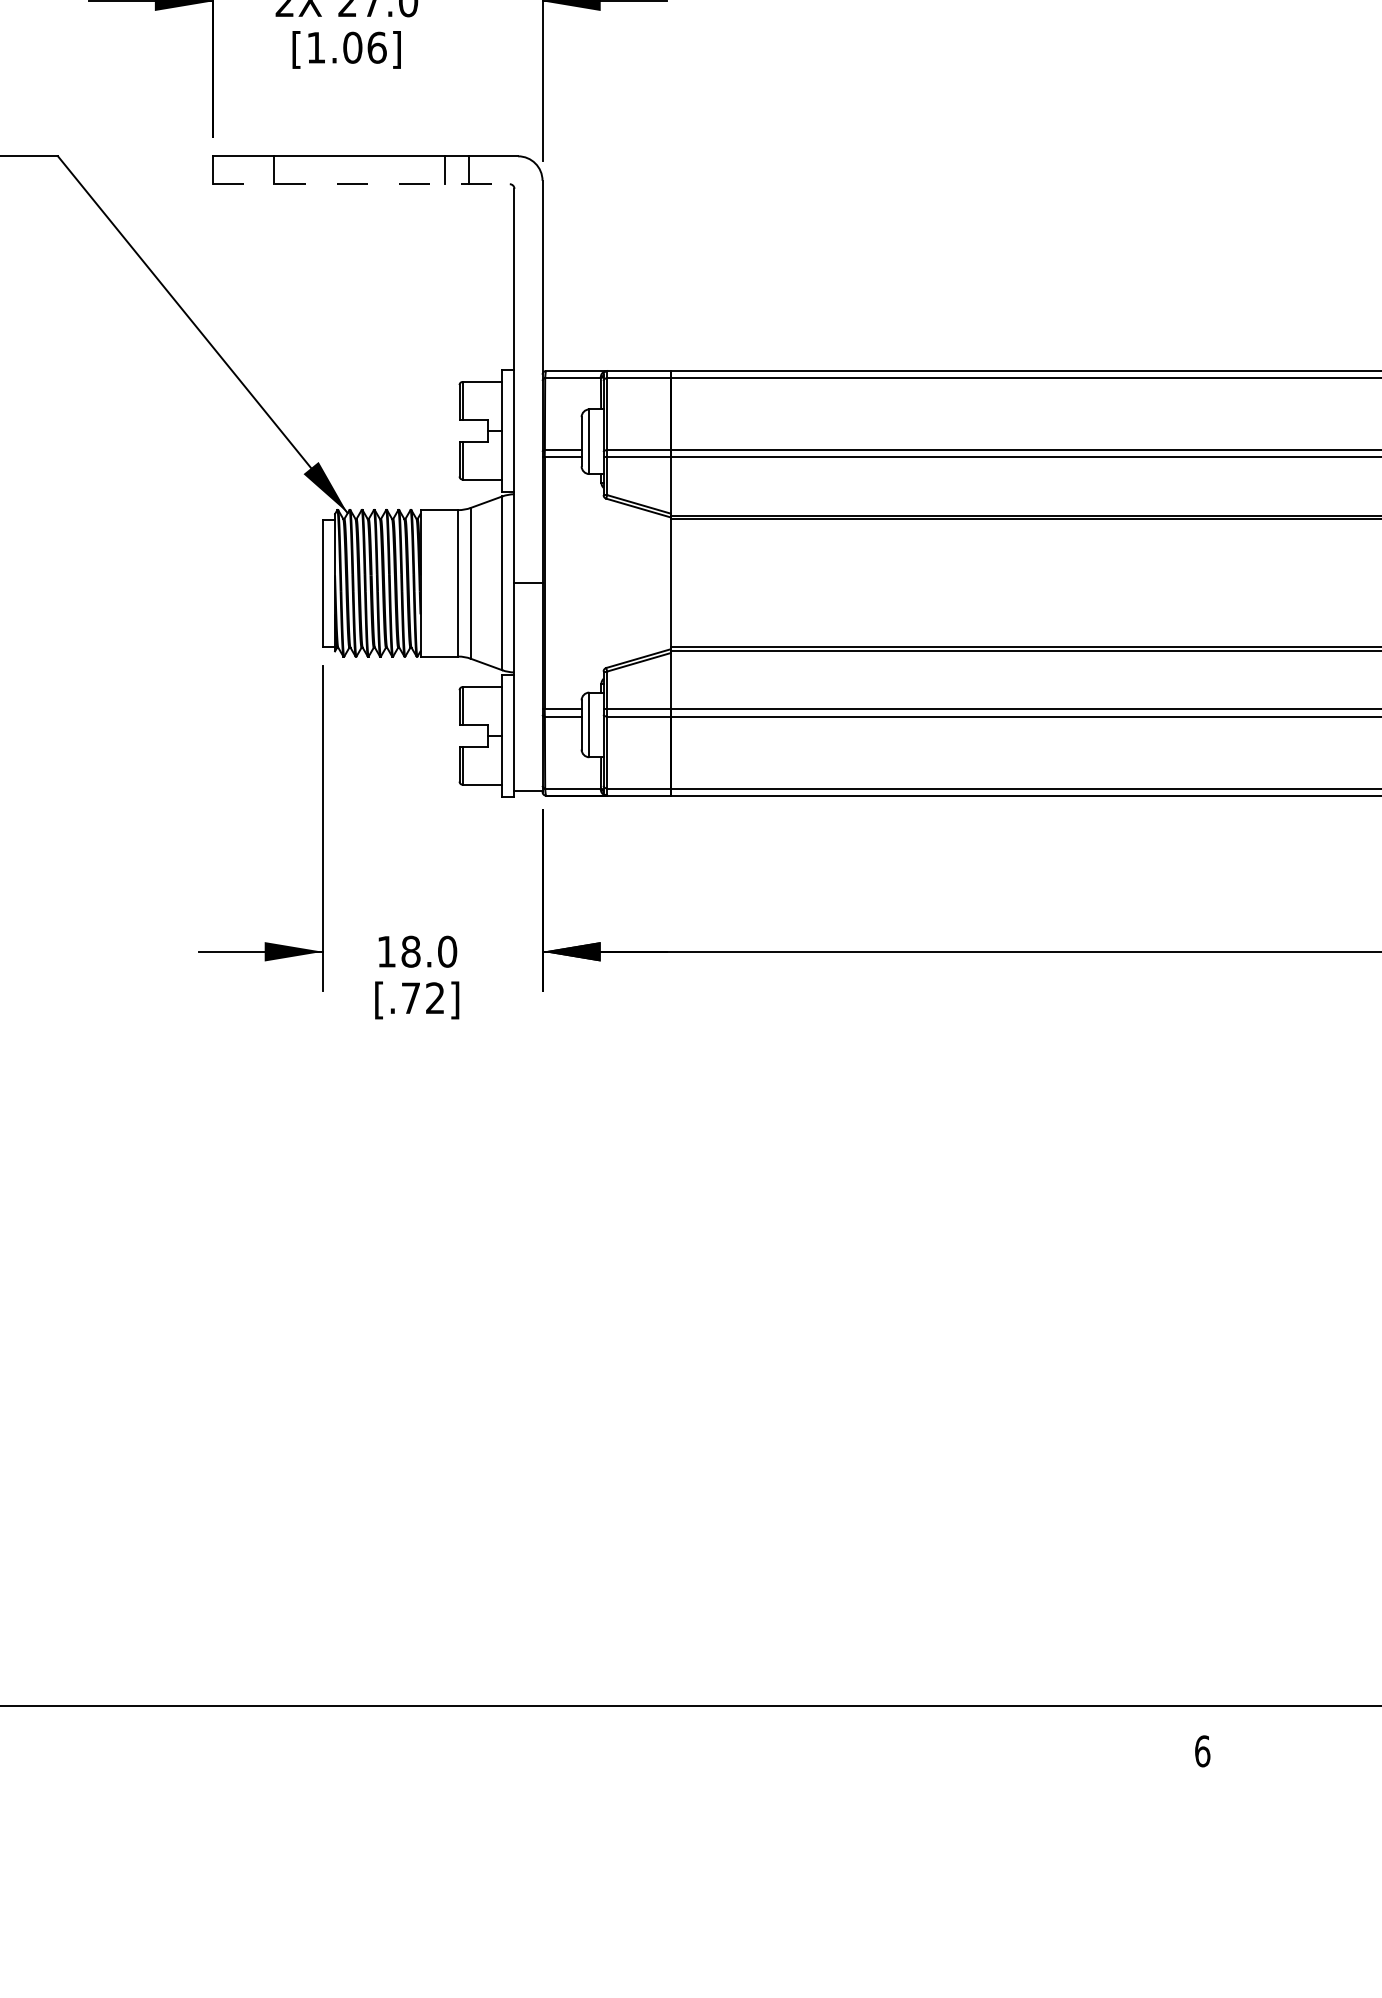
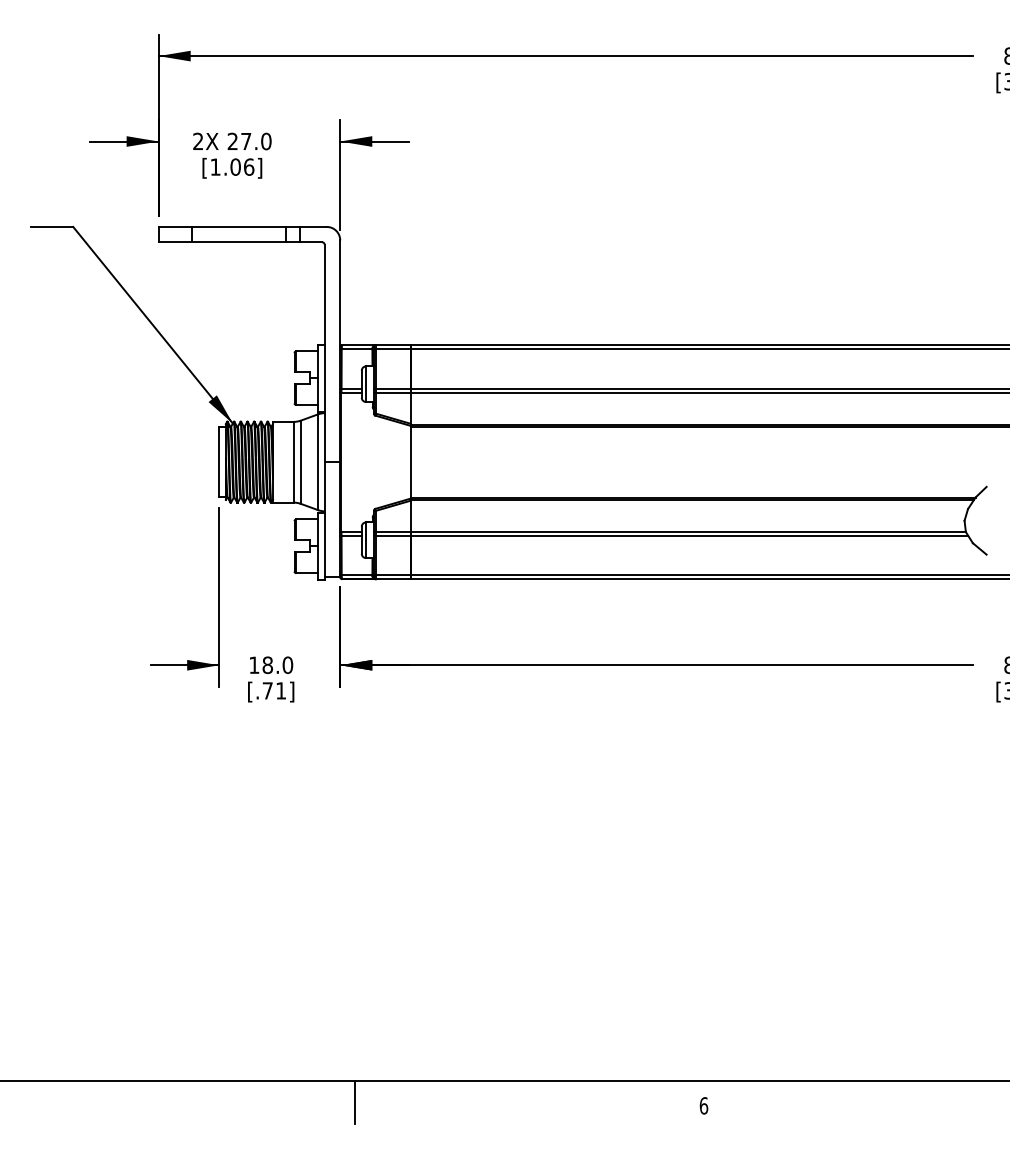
line: (361, 184) -> (240, 242), dashed -> solid
text: (434, 997) -> (280, 690), [.72] -> [.71]
line: (570, 1745) -> (355, 1102), added

